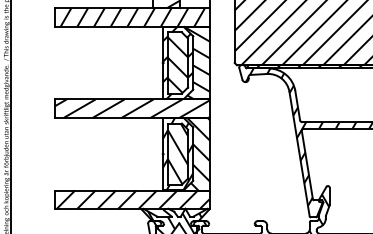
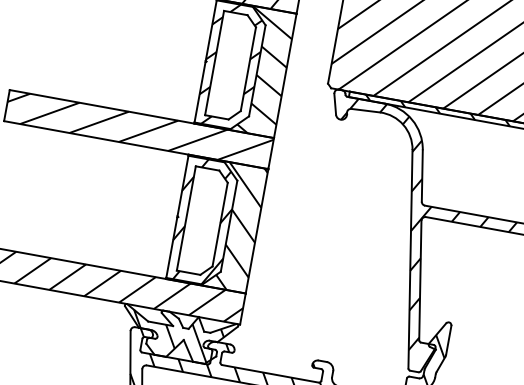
hatch: (178, 64) -> (231, 68), removed
hatch: (178, 153) -> (204, 220), removed

